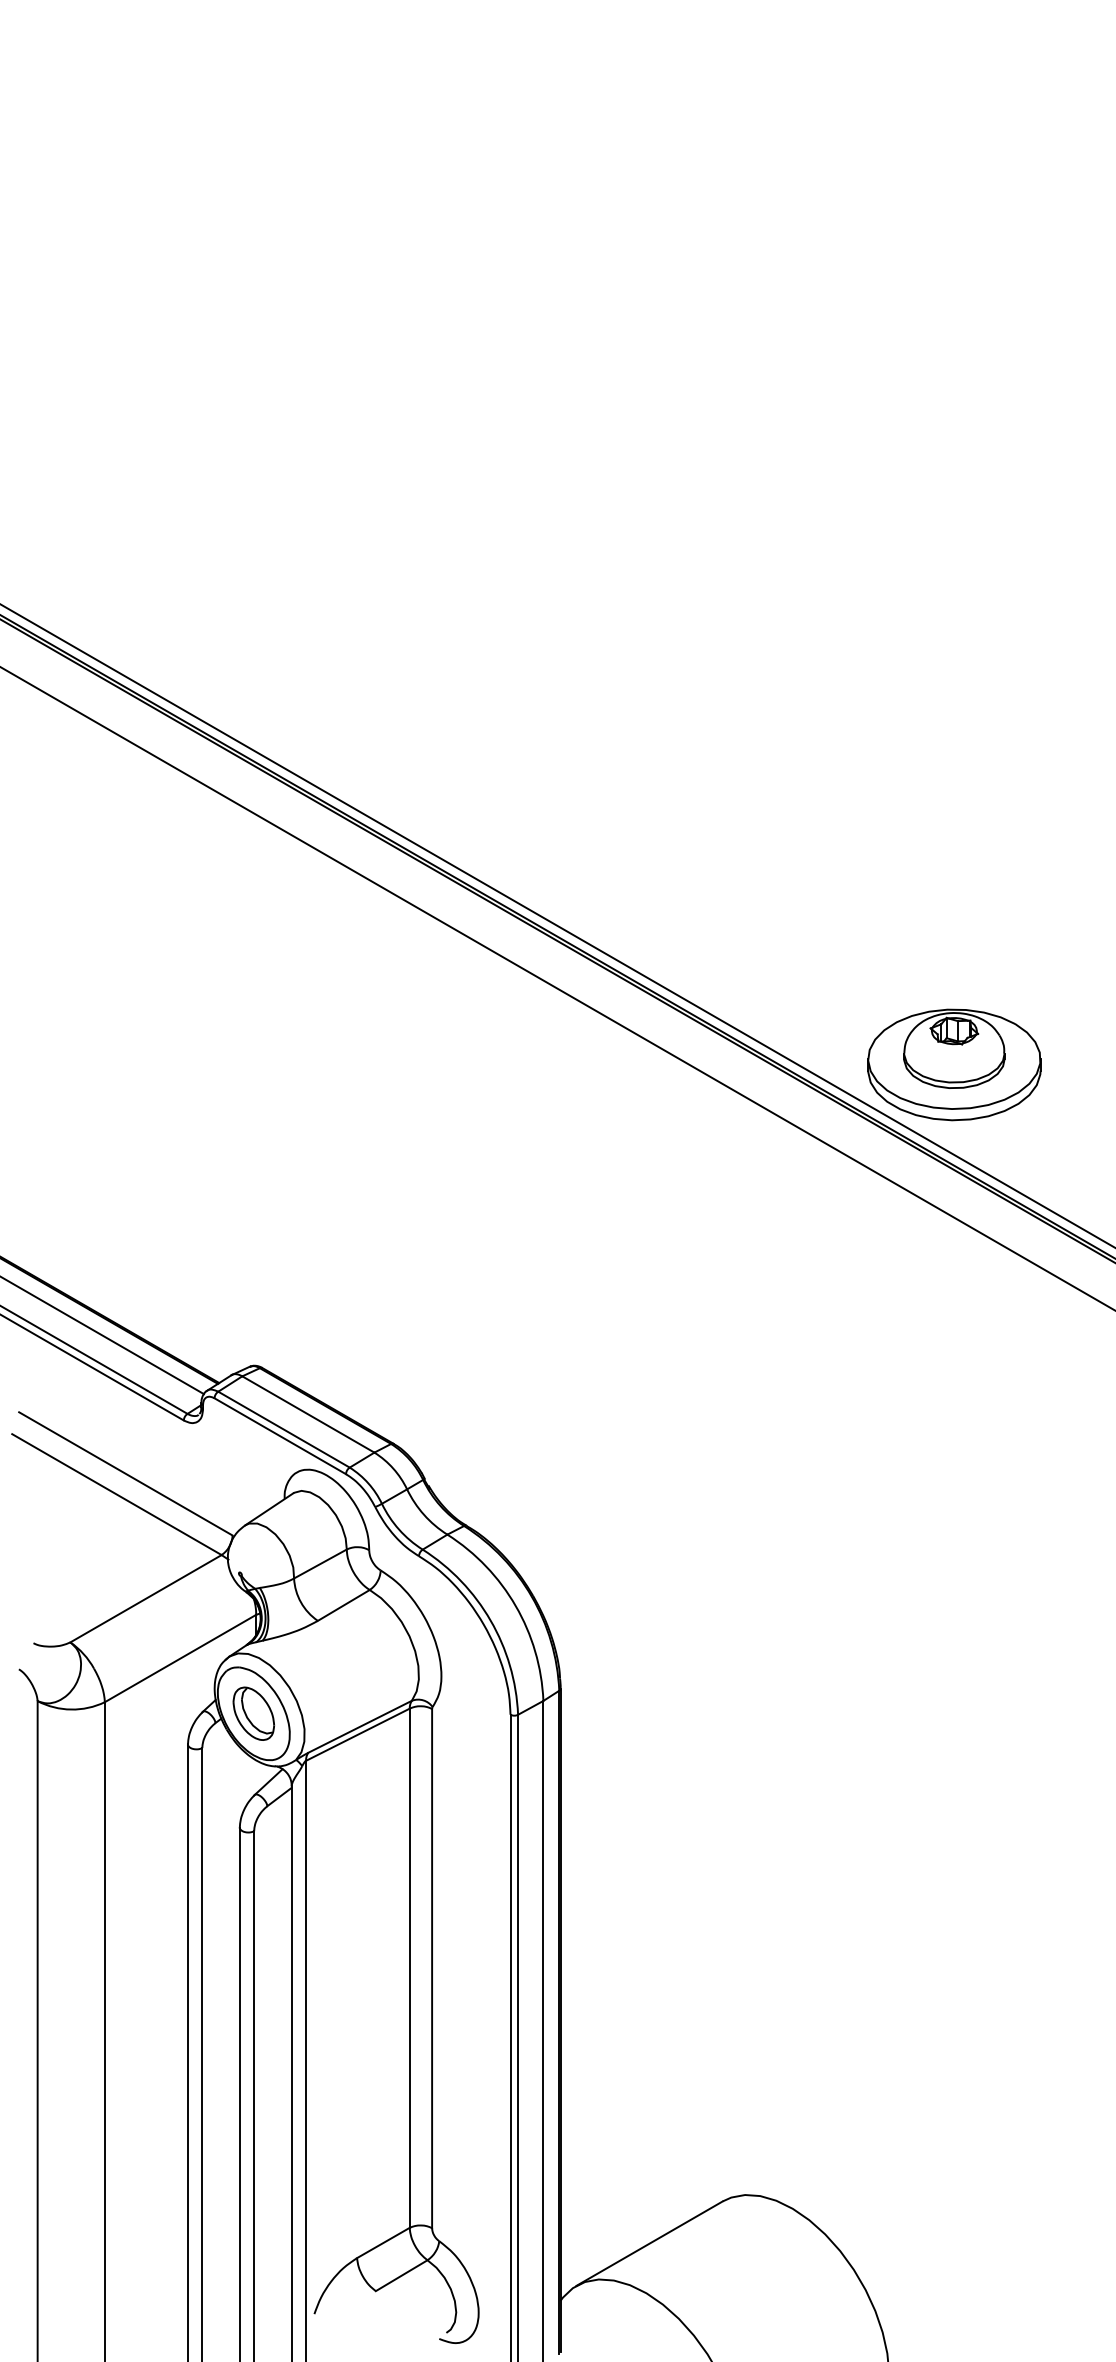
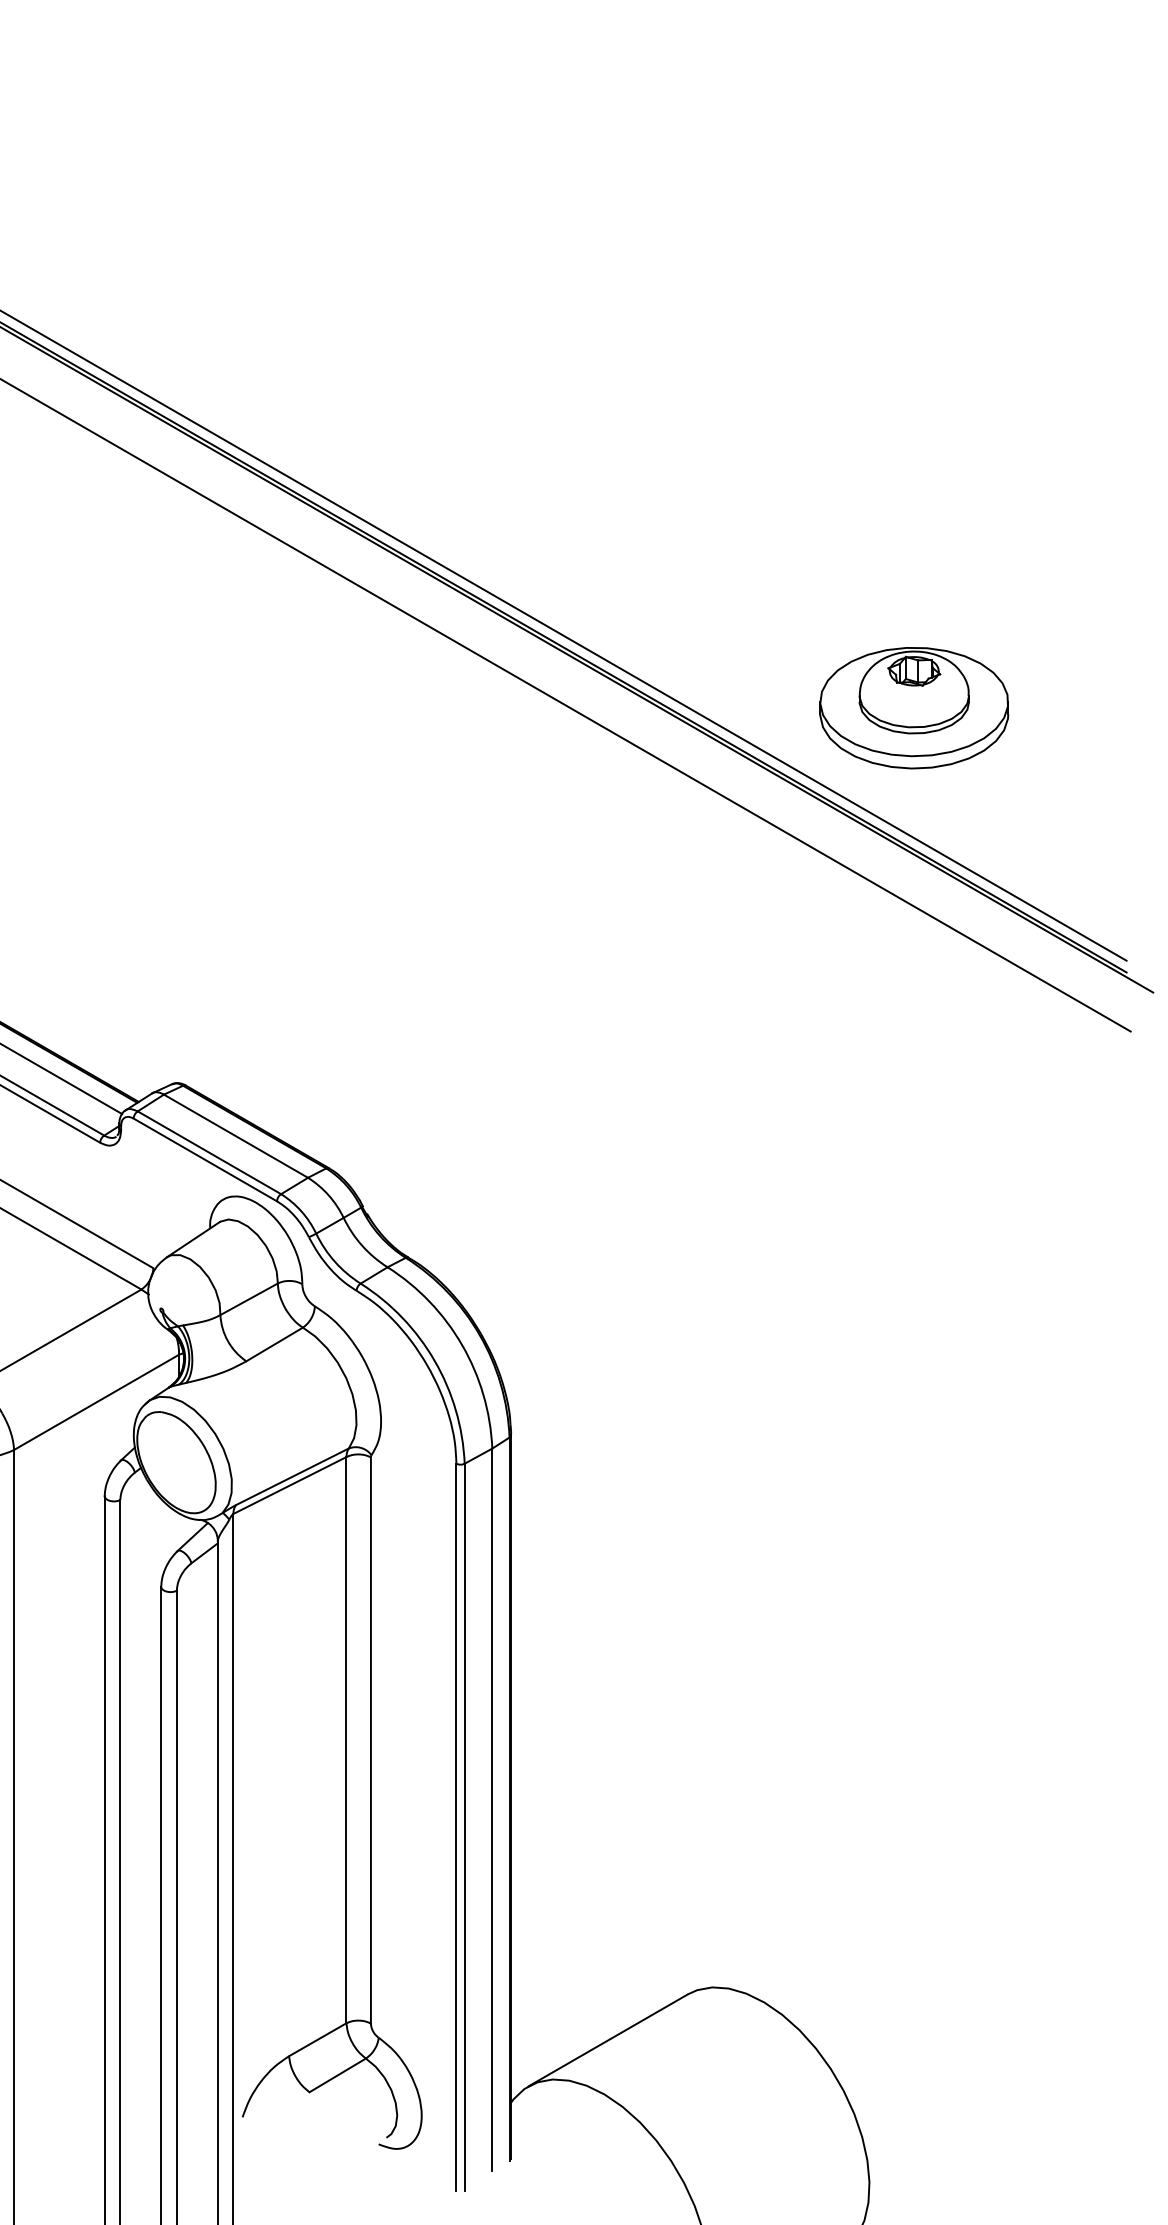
part: (954, 1064) -> (914, 707), moved
part: (253, 1713) -> (176, 1462), removed

